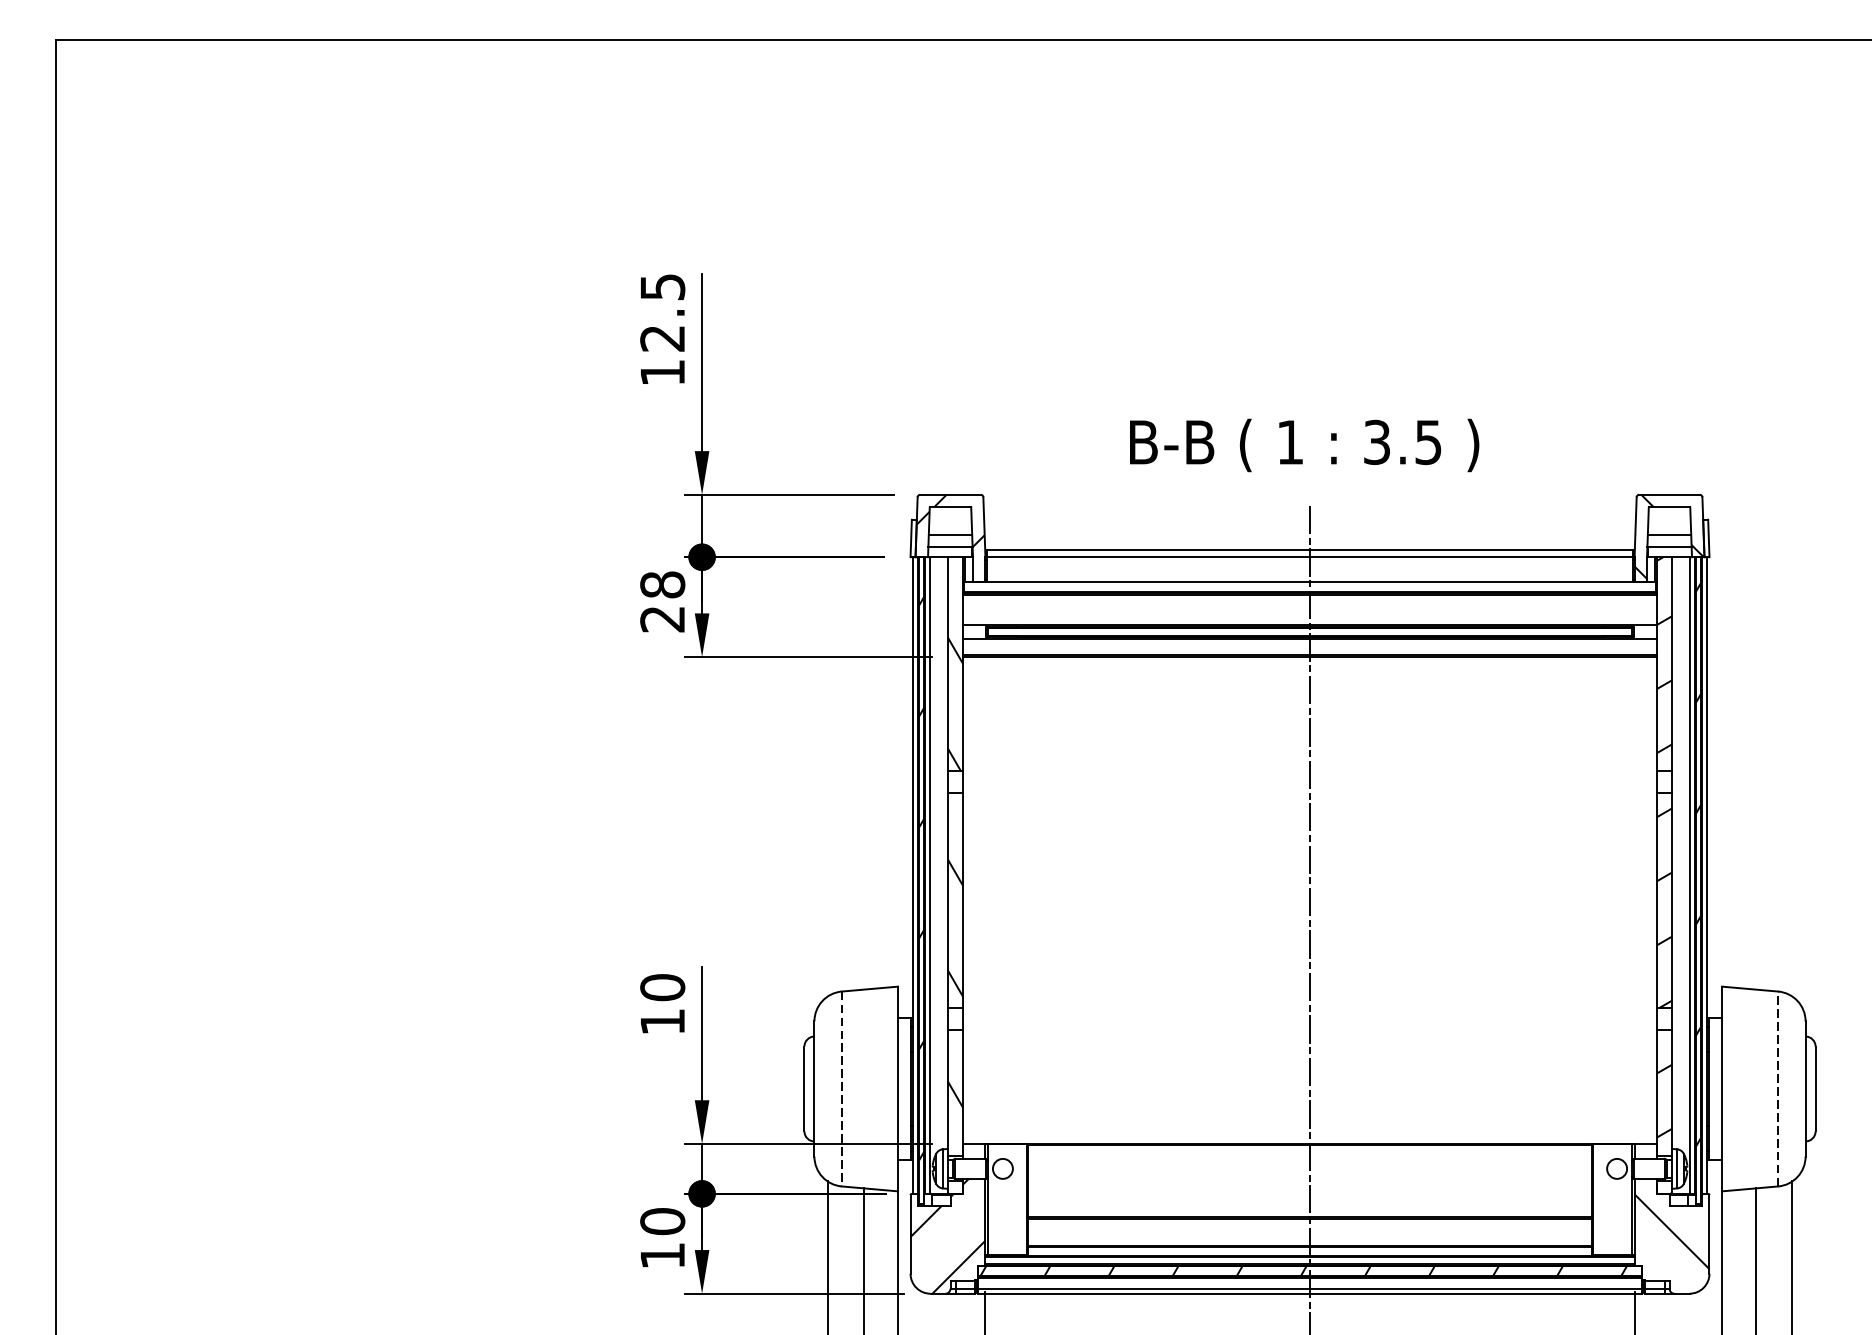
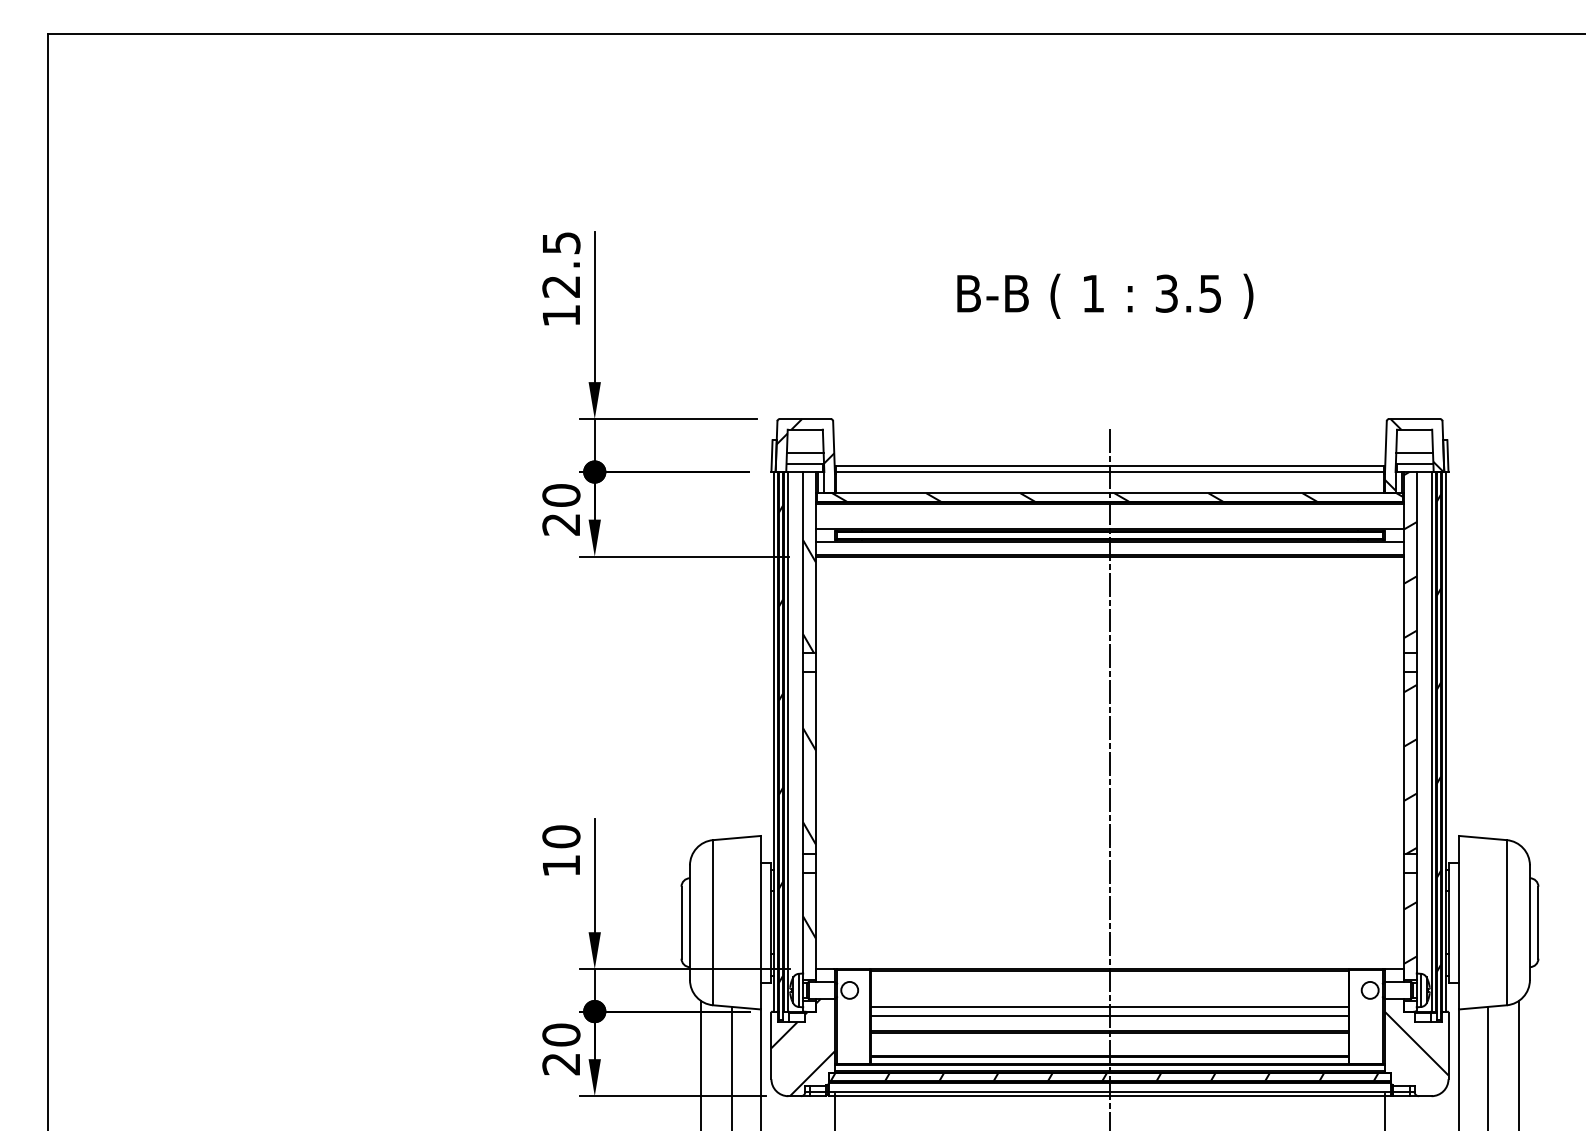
text: (1304, 444) -> (1105, 295), moved
text: (662, 584) -> (561, 495), 28 -> 20
hatch: (1318, 587) -> (1117, 497), added
line: (842, 1088) -> (713, 922), dashed -> solid
line: (1777, 1088) -> (1506, 922), dashed -> solid
line: (1309, 1189) -> (1109, 1007), added
line: (1309, 1198) -> (1109, 1015), added
text: (661, 1256) -> (560, 1064), 10 -> 20

